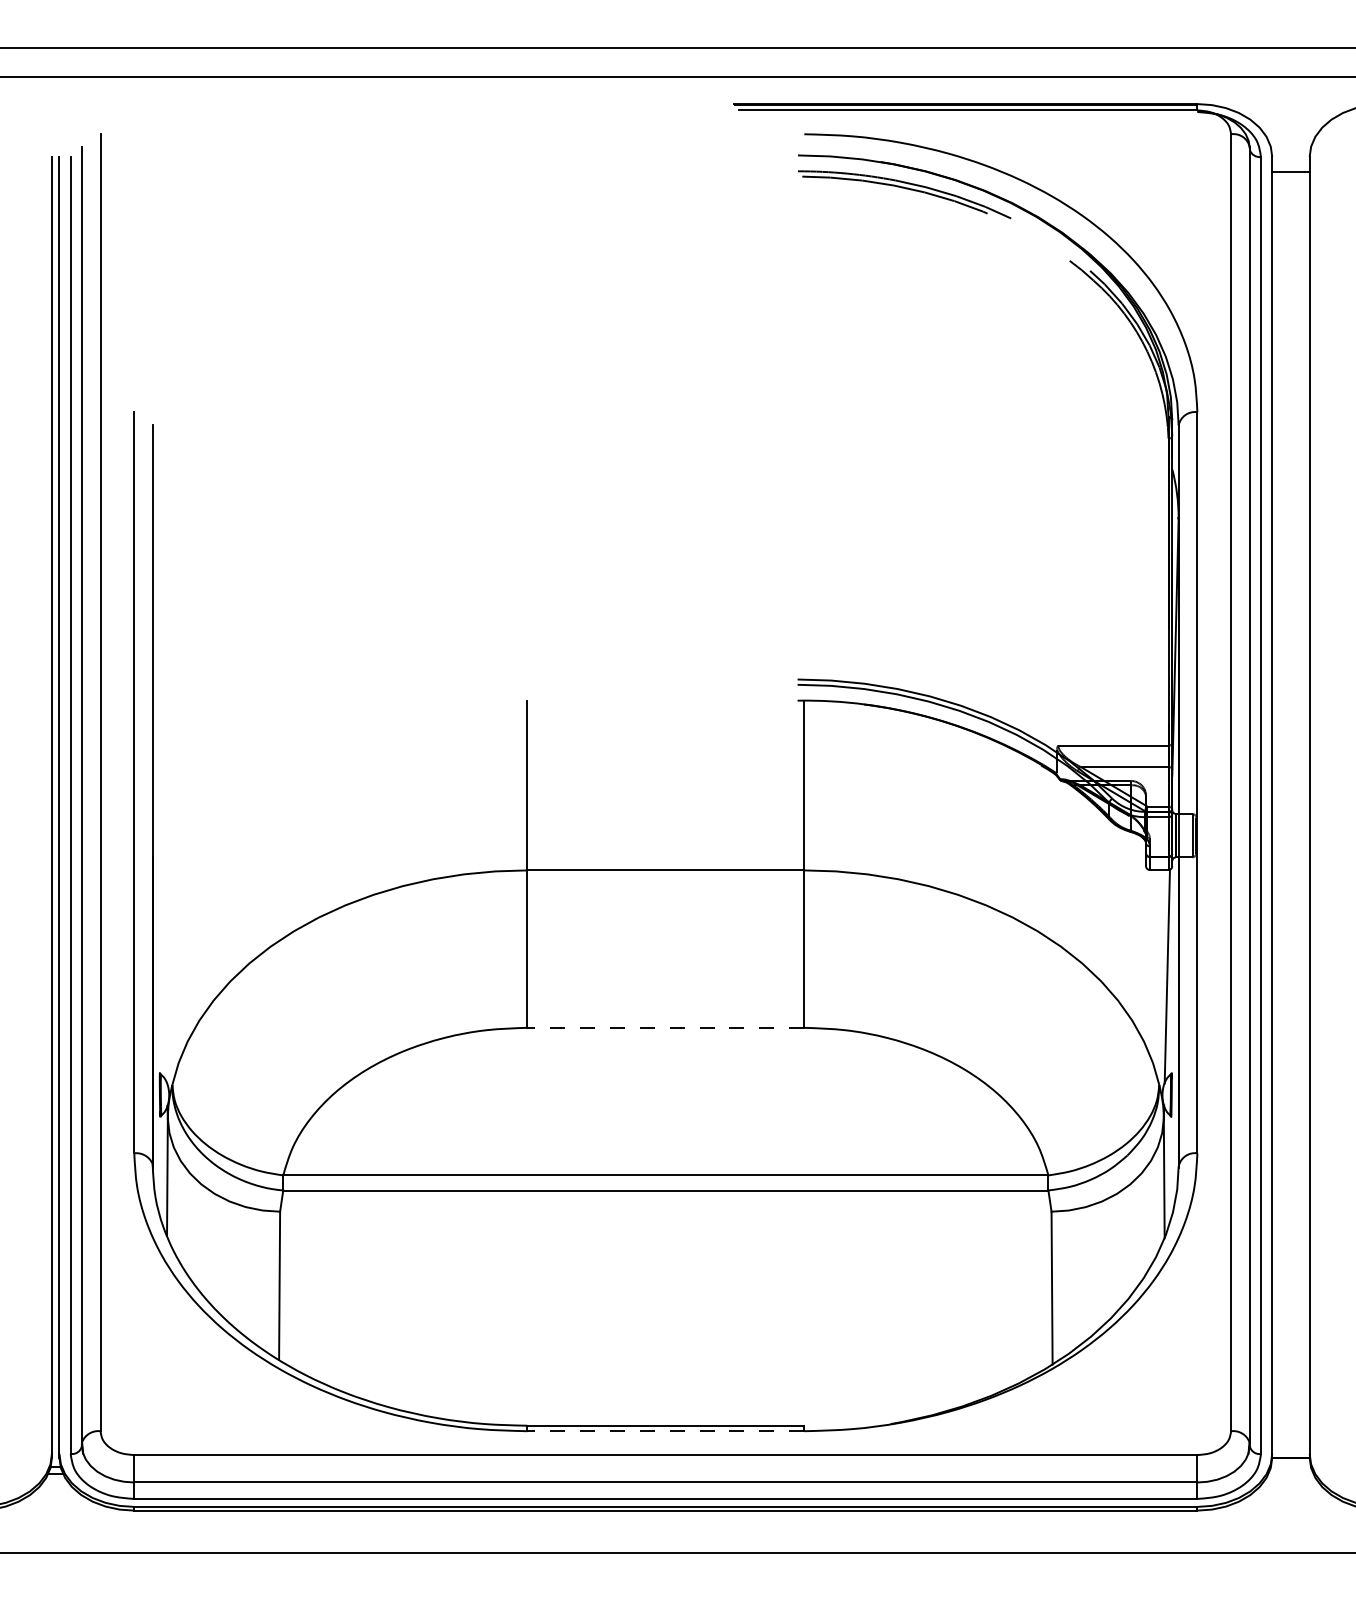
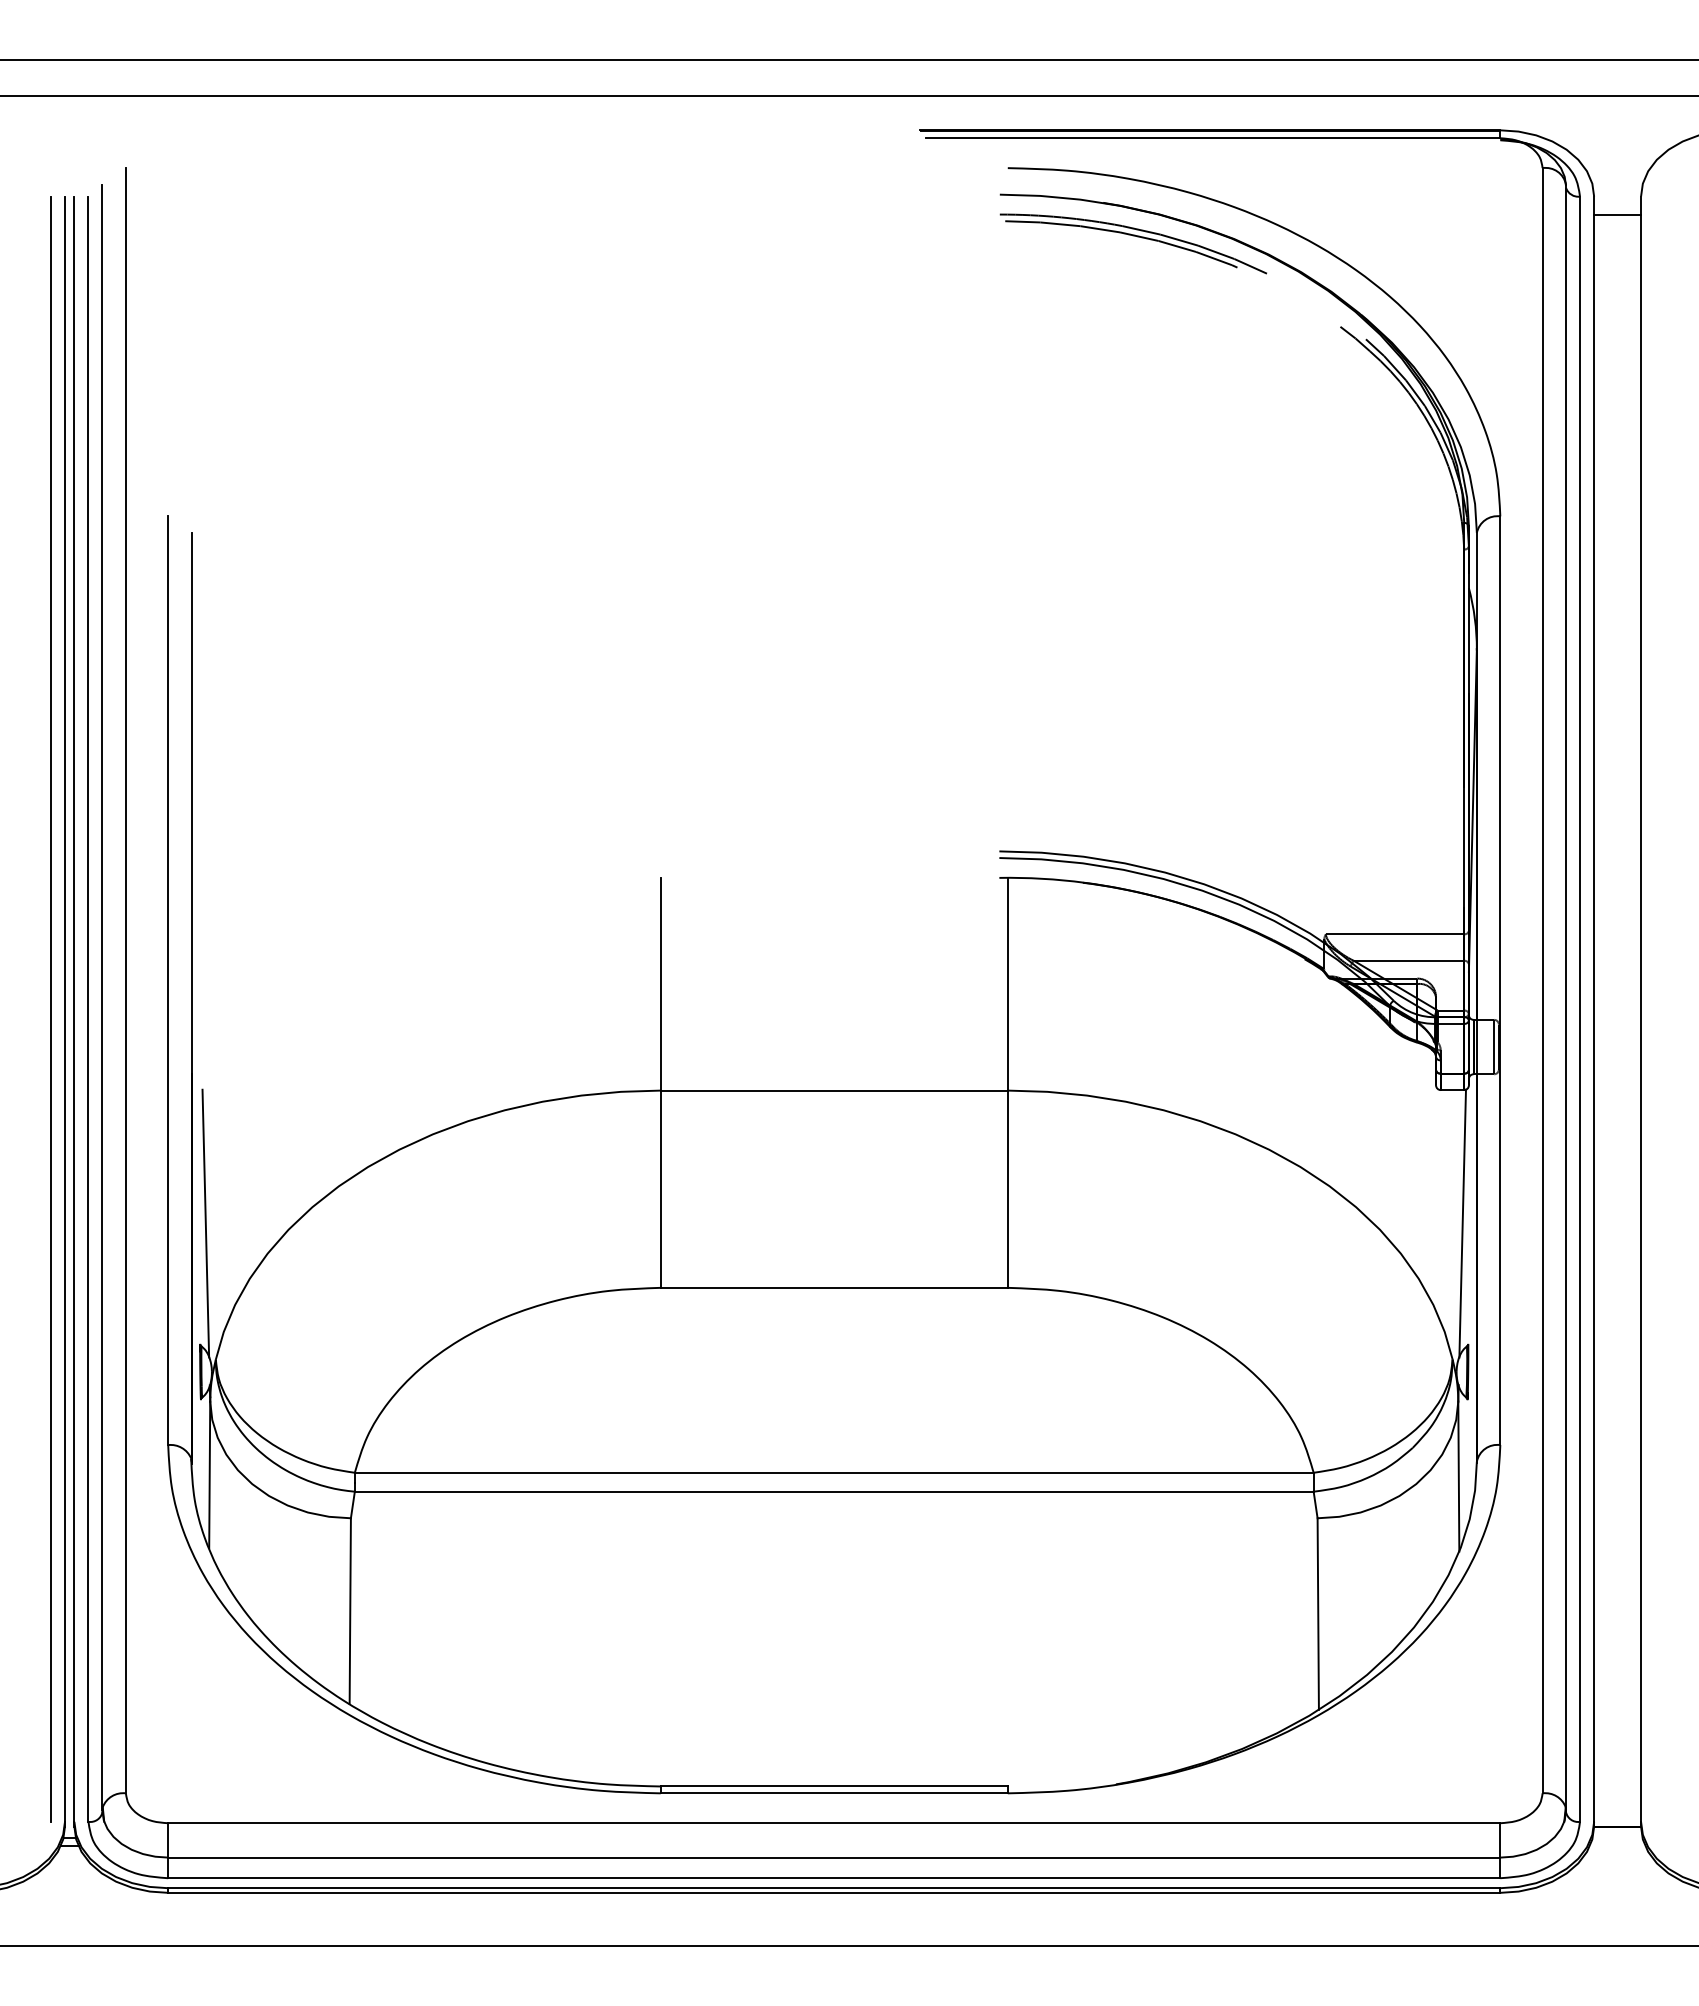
line: (40, 805) -> (50, 1009), added
line: (163, 976) -> (204, 1223), added
line: (665, 1027) -> (833, 1287), dashed -> solid
line: (665, 1431) -> (833, 1793), dashed -> solid

